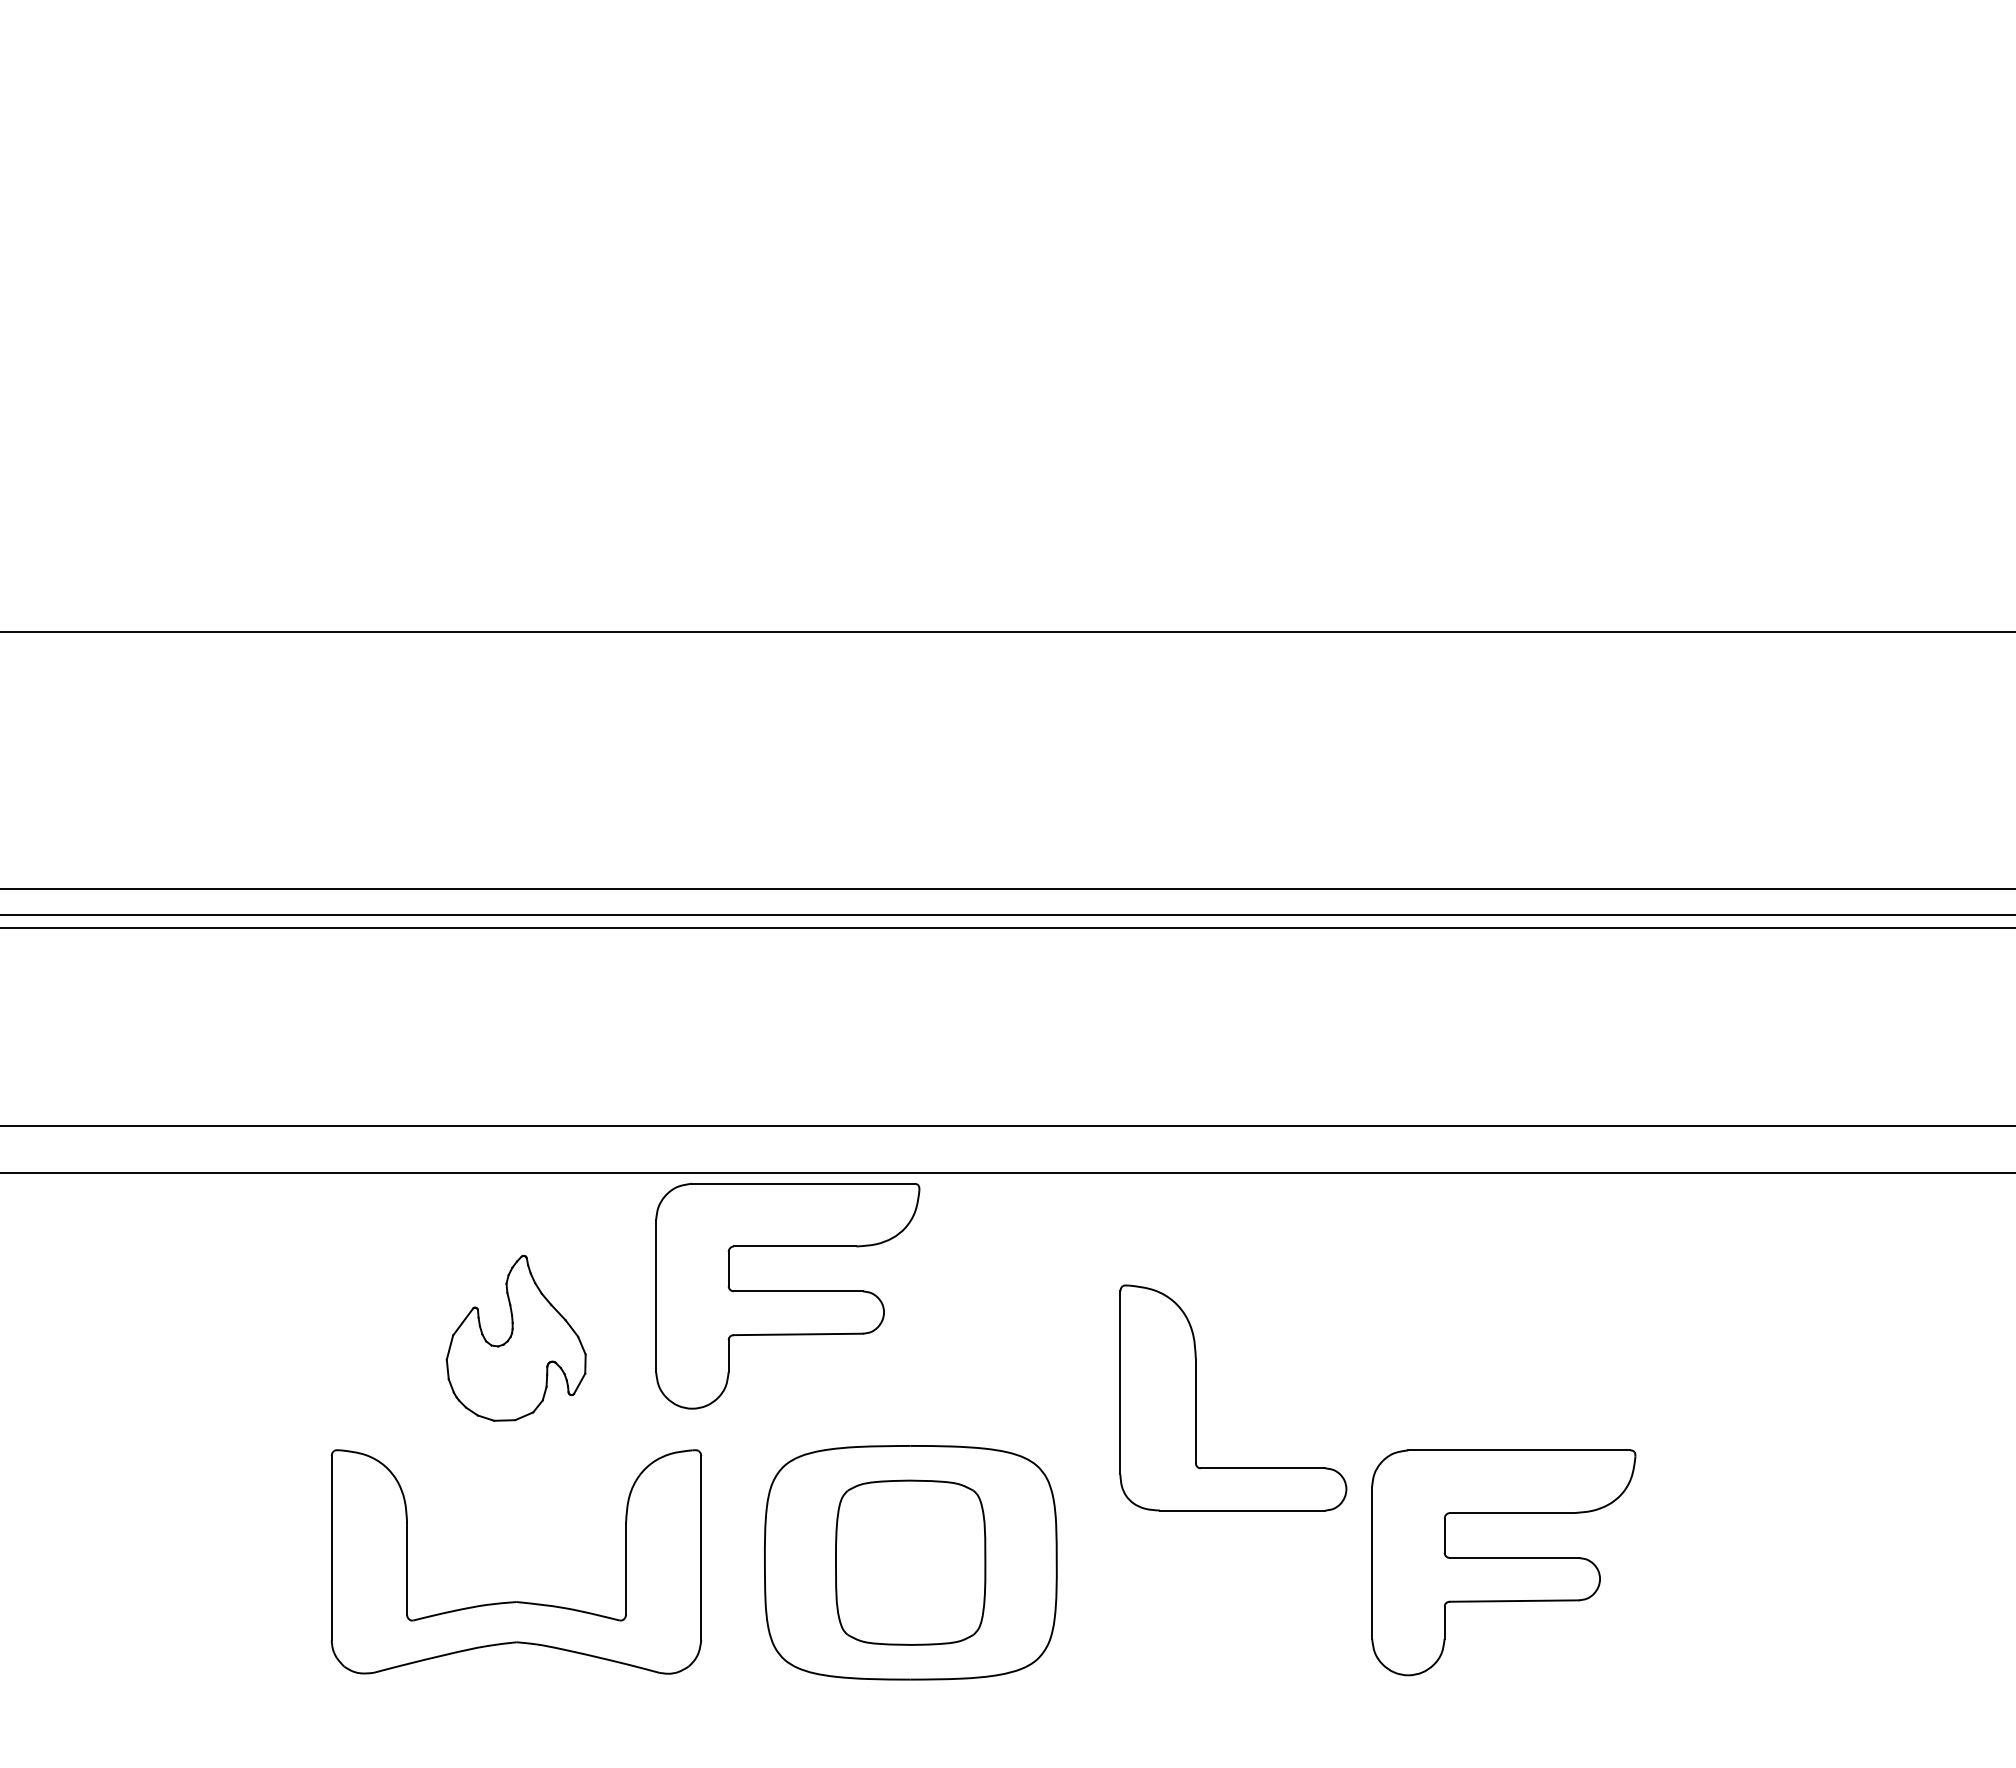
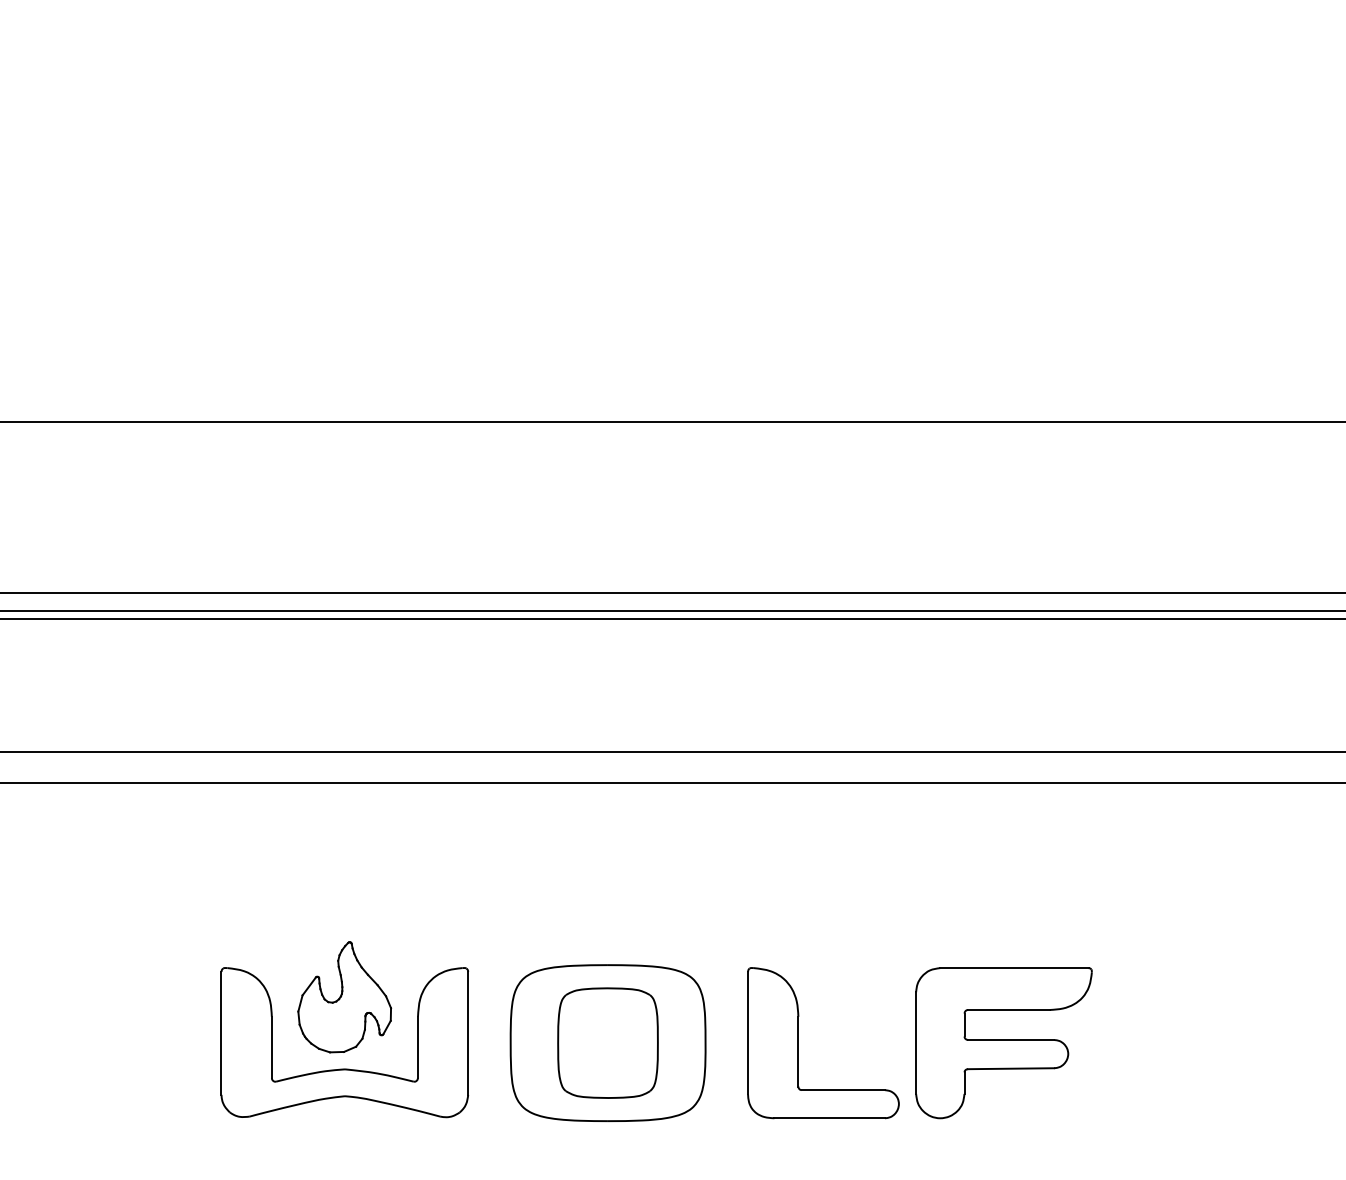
part: (787, 1296) -> (525, 865), removed
part: (515, 1338) -> (344, 997), moved
part: (1195, 1398) -> (798, 1043), moved

